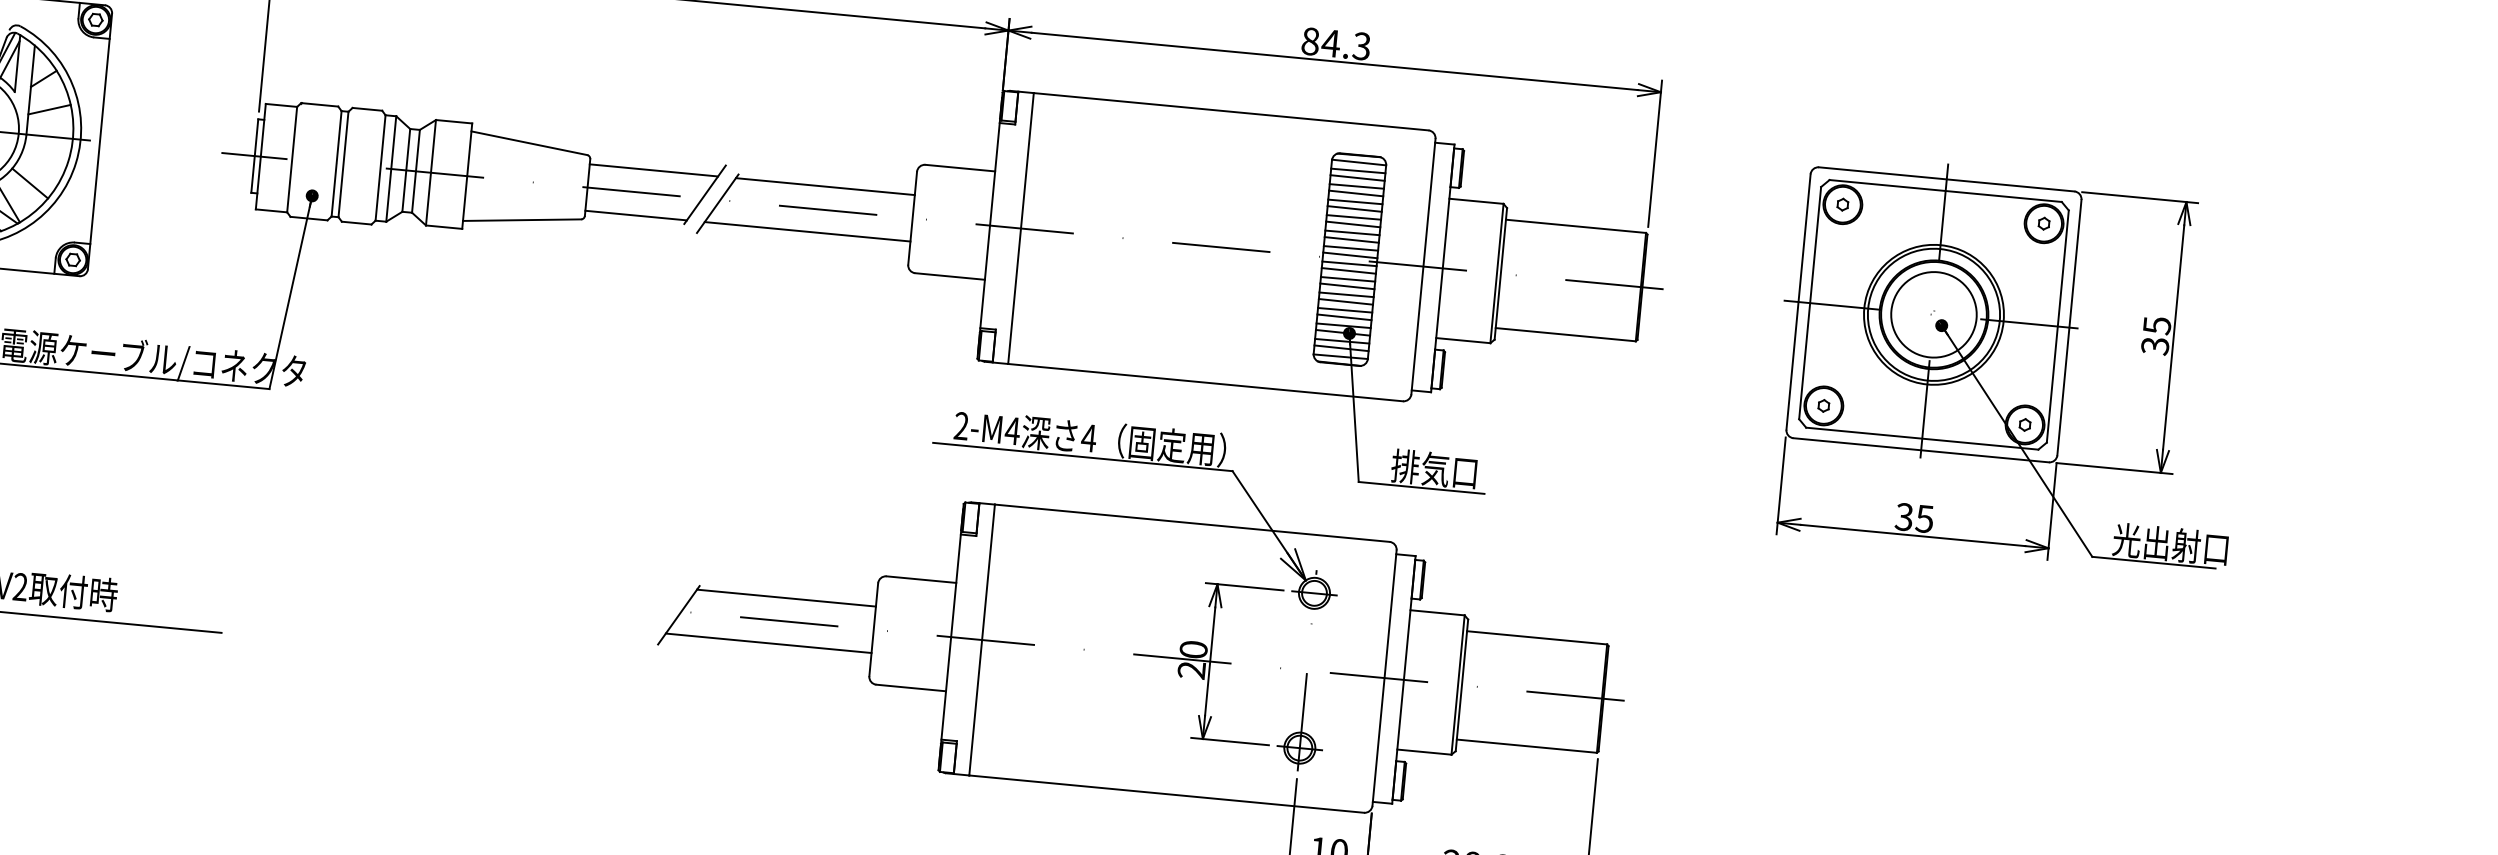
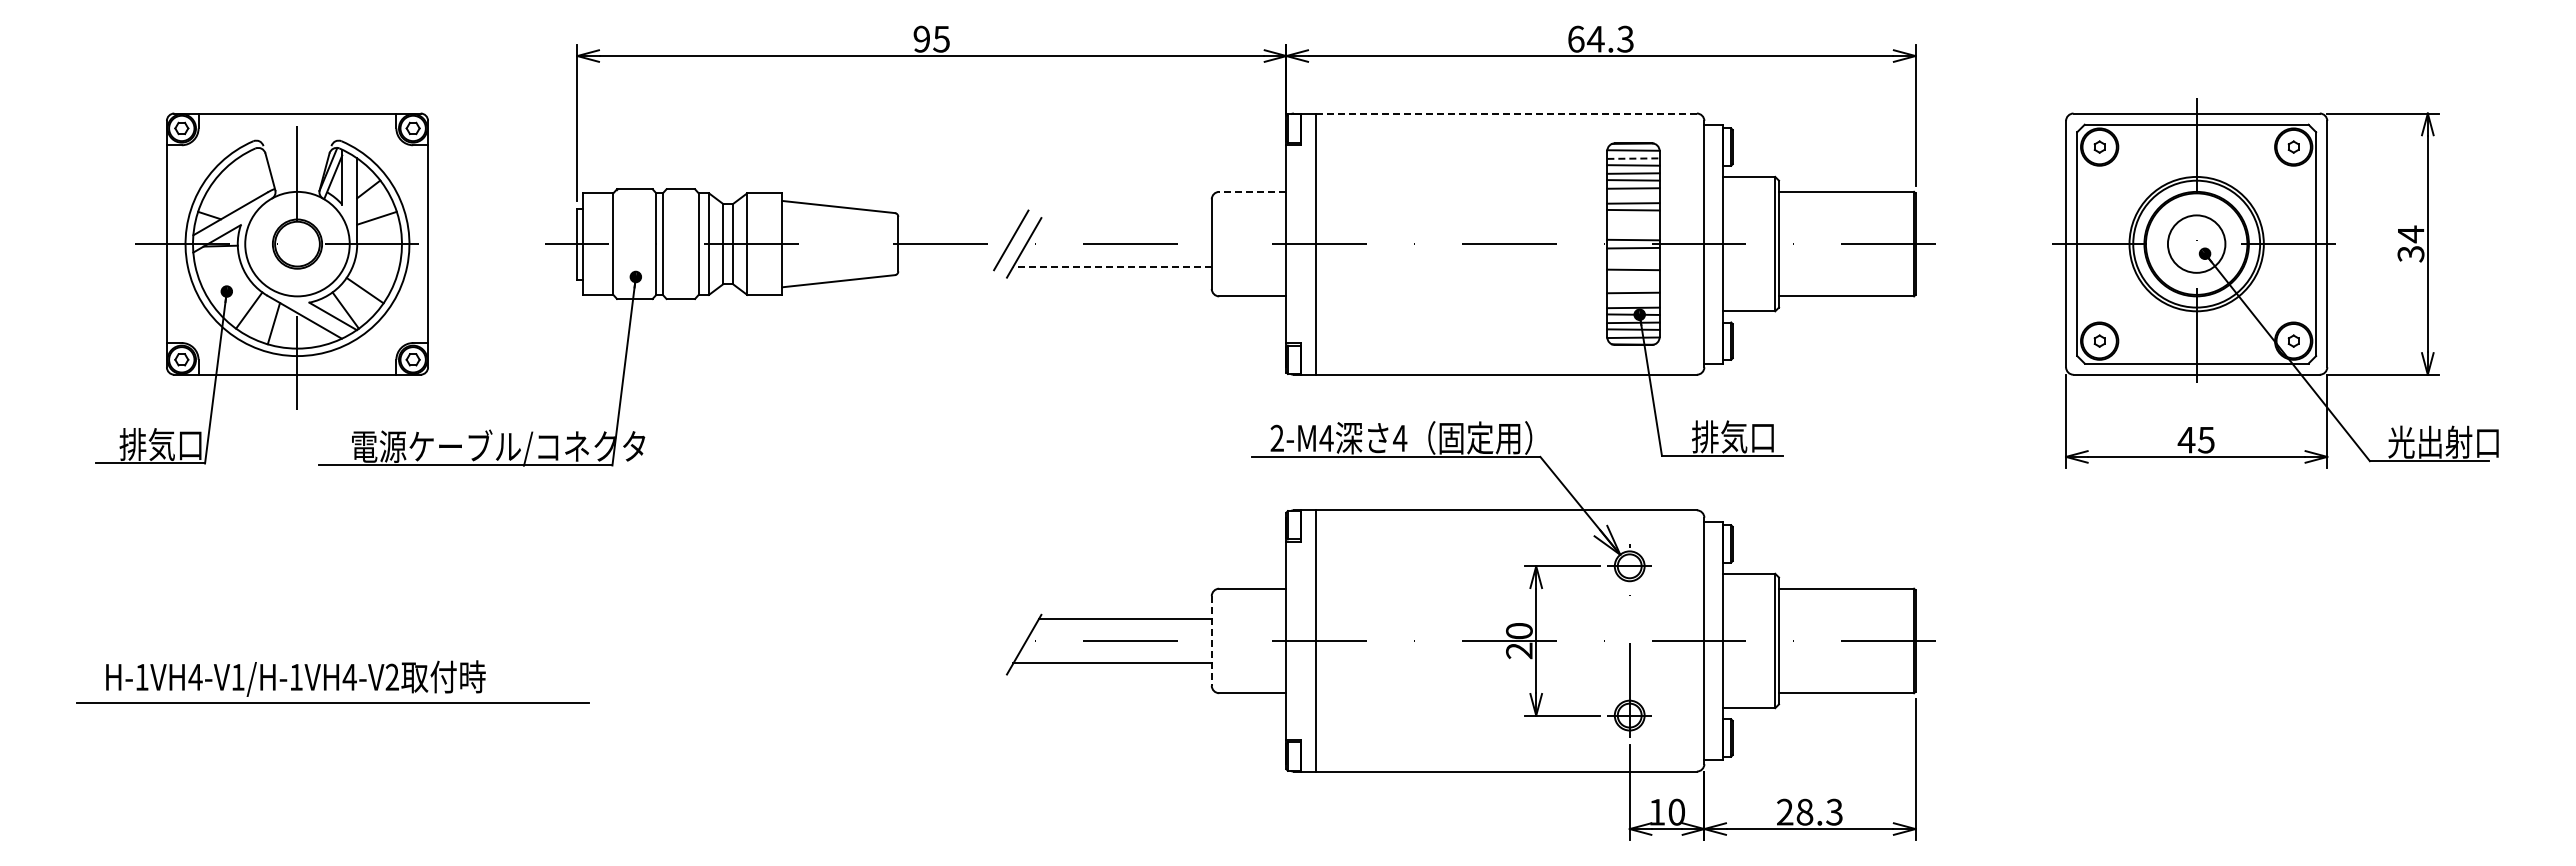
text: (1311, 40) -> (1576, 38), 84.3 -> 64.3
line: (1232, 111) -> (1507, 113), solid -> dashed
line: (960, 167) -> (1252, 191), solid -> dashed
line: (654, 170) -> (960, 221), removed
line: (1358, 170) -> (1633, 158), solid -> dashed
line: (825, 186) -> (1125, 221), removed
line: (1354, 209) -> (1633, 195), removed
line: (636, 215) -> (947, 266), removed
line: (807, 231) -> (1112, 266), solid -> dashed
line: (1352, 233) -> (1633, 218), removed
line: (1351, 239) -> (1633, 224), removed
line: (1351, 248) -> (1633, 233), removed
line: (1348, 270) -> (1633, 254), removed
line: (1348, 278) -> (1633, 262), removed
line: (1346, 294) -> (1633, 277), removed
line: (1346, 301) -> (1633, 284), removed
circle: (1933, 315) -> (2196, 244), size x0.7
line: (1344, 317) -> (1633, 299), removed
text: (2157, 325) -> (2411, 234), 35 -> 34
text: (1904, 516) -> (2186, 439), 35 -> 45
line: (873, 629) -> (1211, 640), solid -> dashed

